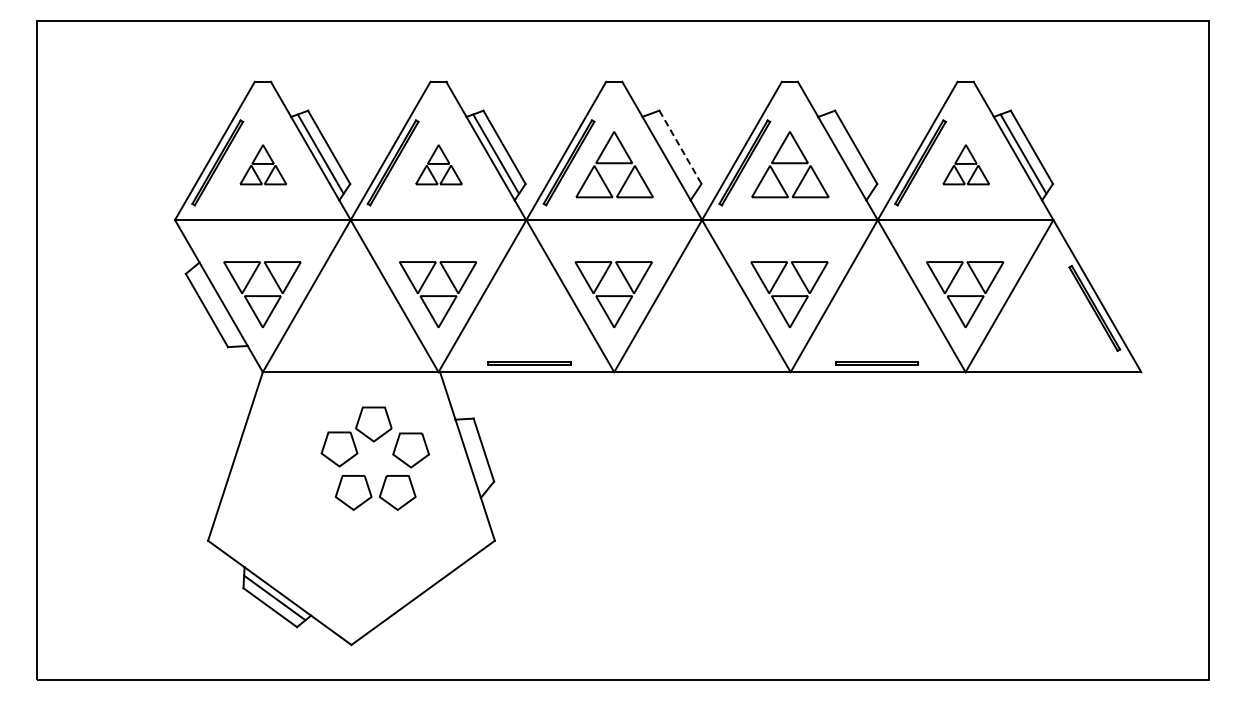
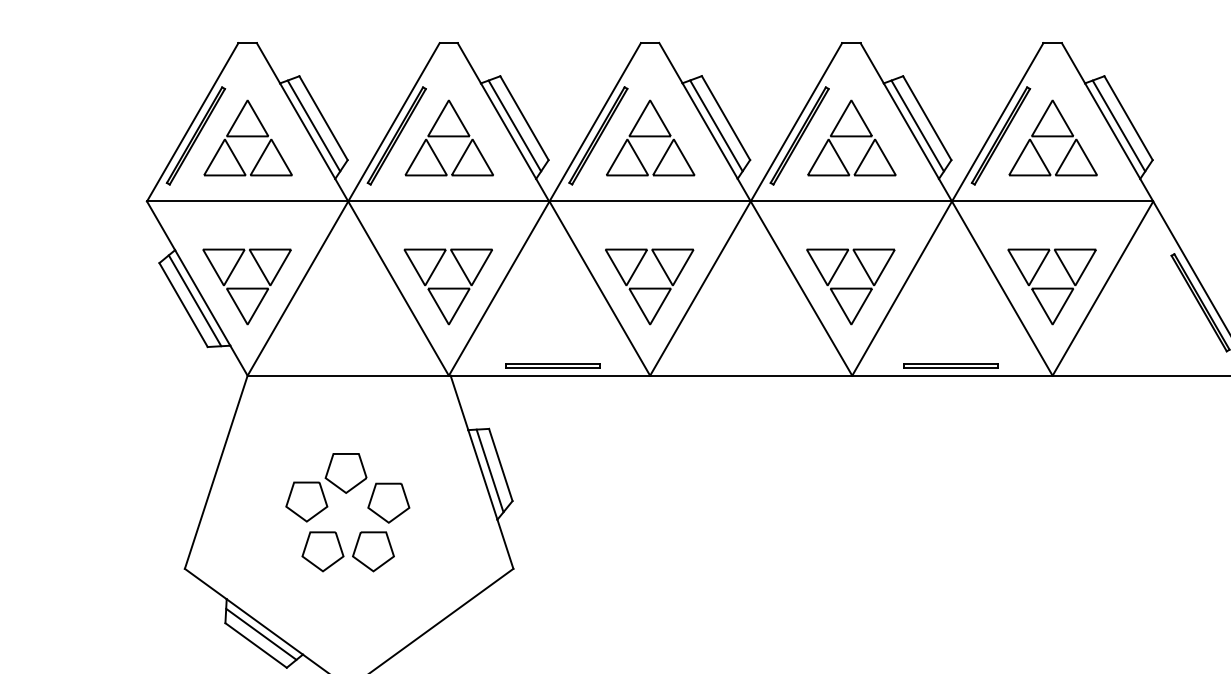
line: (680, 147) -> (726, 118), dashed -> solid
line: (672, 153) -> (716, 125), added
line: (847, 153) -> (917, 125), added
part: (263, 164) -> (248, 137), size x1.67
part: (438, 164) -> (448, 137), size x1.67
part: (966, 164) -> (1053, 137), size x1.67
line: (216, 306) -> (194, 300), added
part: (374, 442) -> (346, 494), moved
line: (474, 455) -> (490, 471), added

